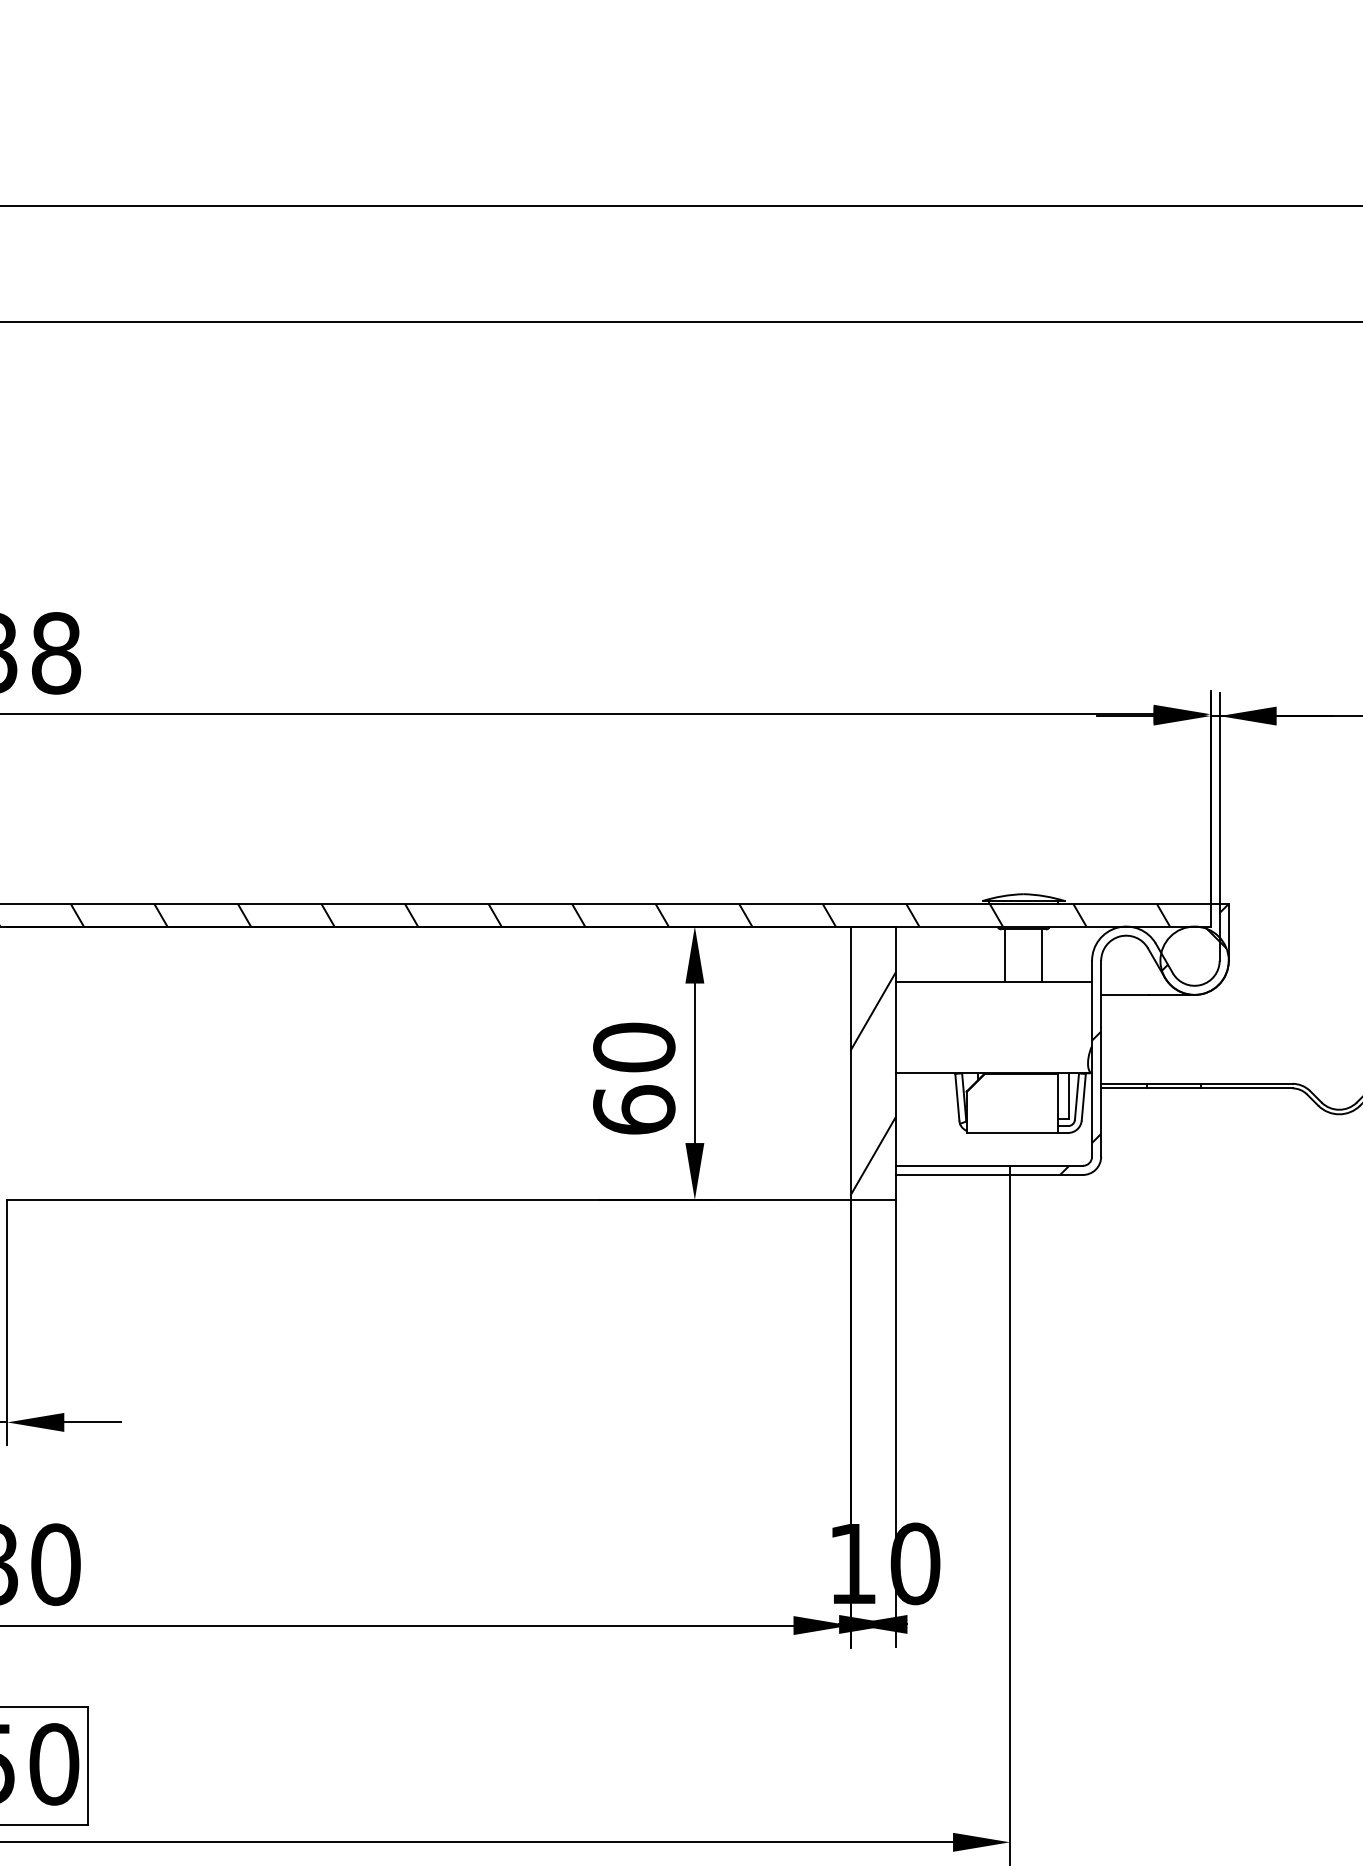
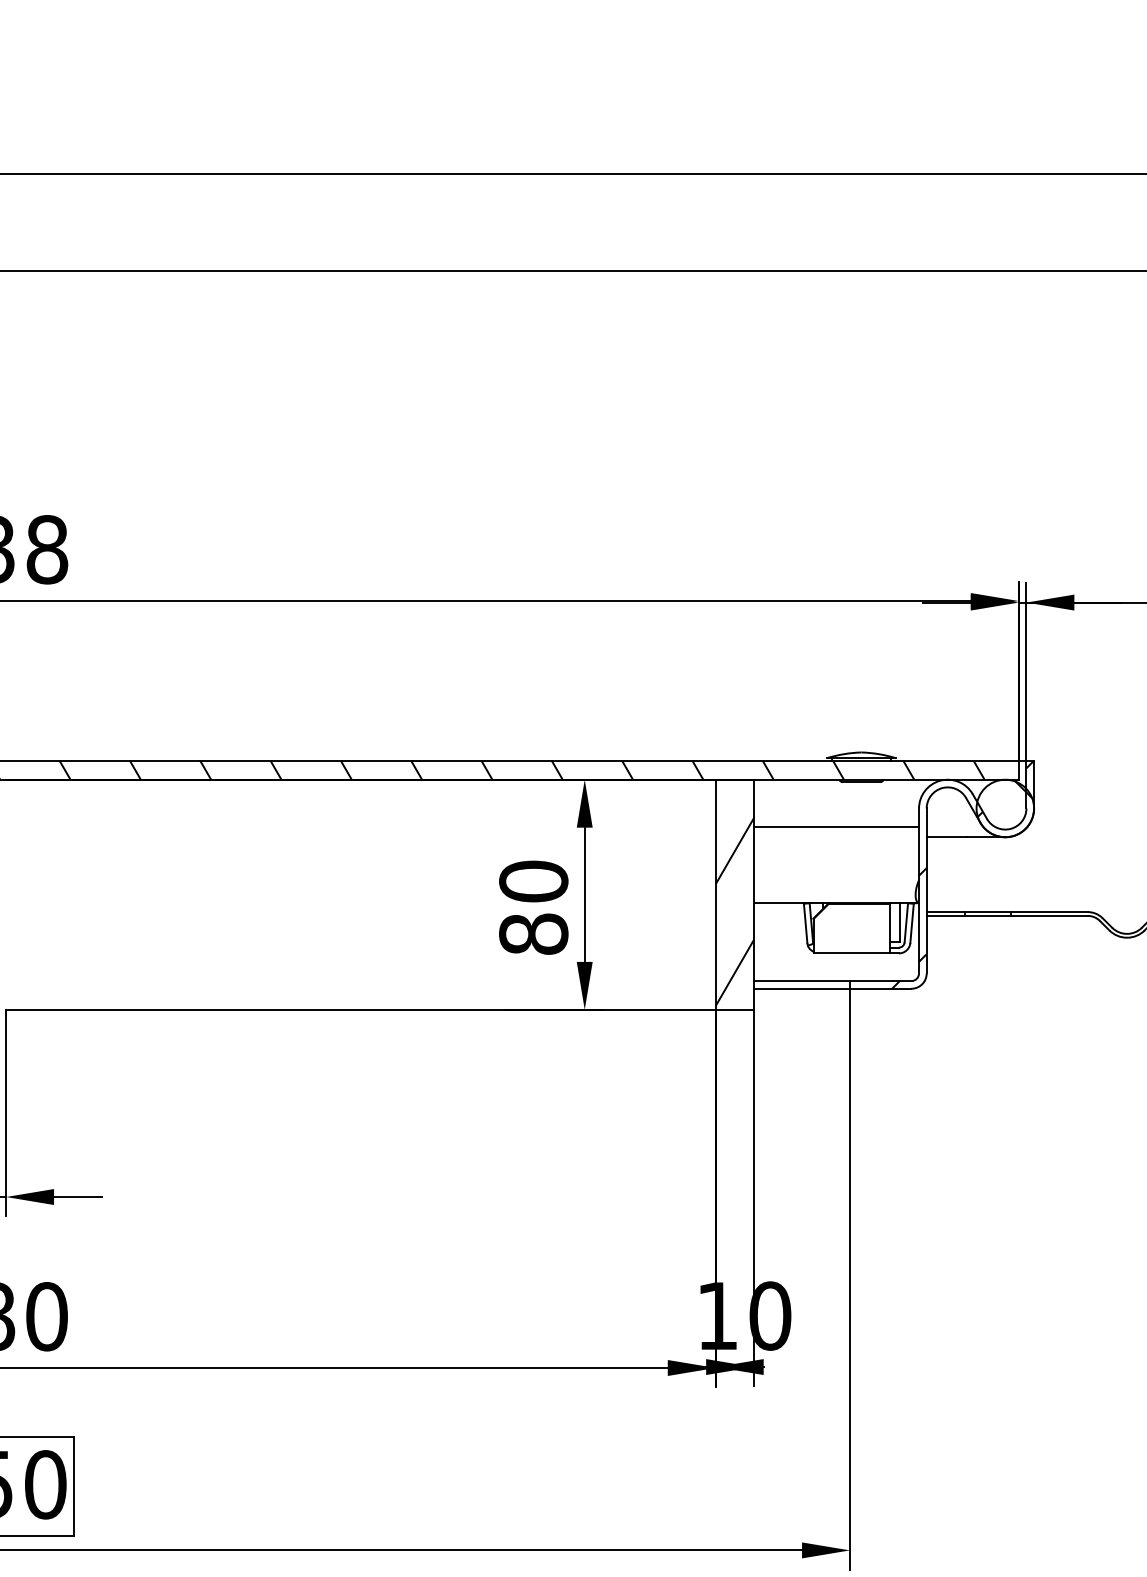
line: (1005, 955) -> (846, 804), removed
line: (1041, 955) -> (876, 804), removed
text: (634, 1109) -> (533, 933), 60 -> 80

